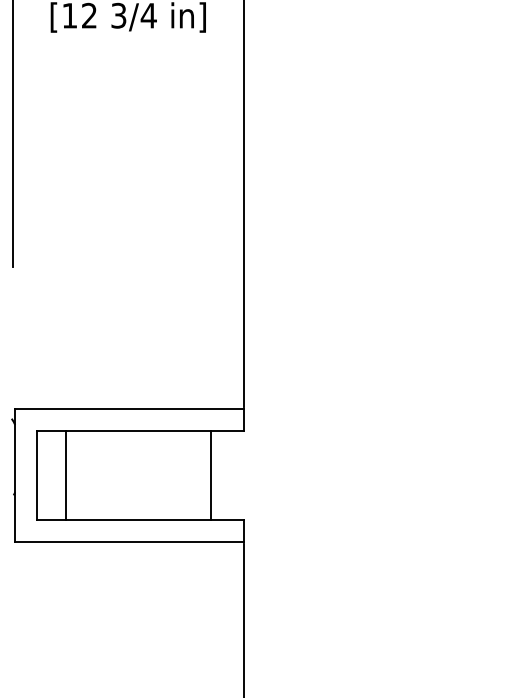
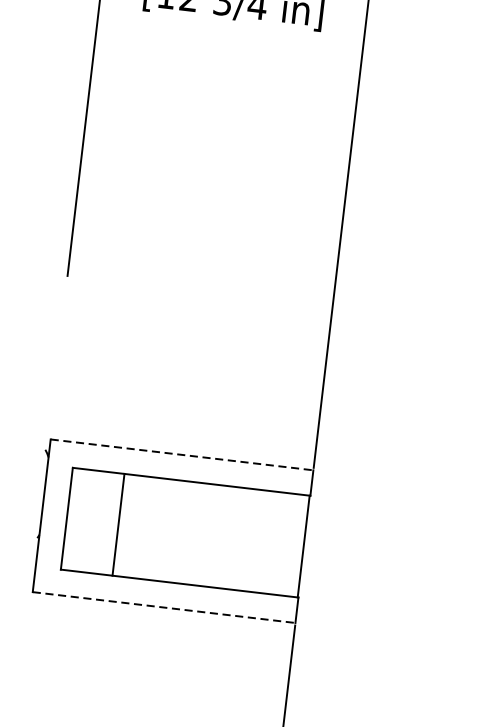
line: (129, 409) -> (182, 455), solid -> dashed
line: (65, 475) -> (118, 524), moved
line: (211, 475) -> (304, 546), moved
line: (129, 542) -> (164, 608), solid -> dashed

